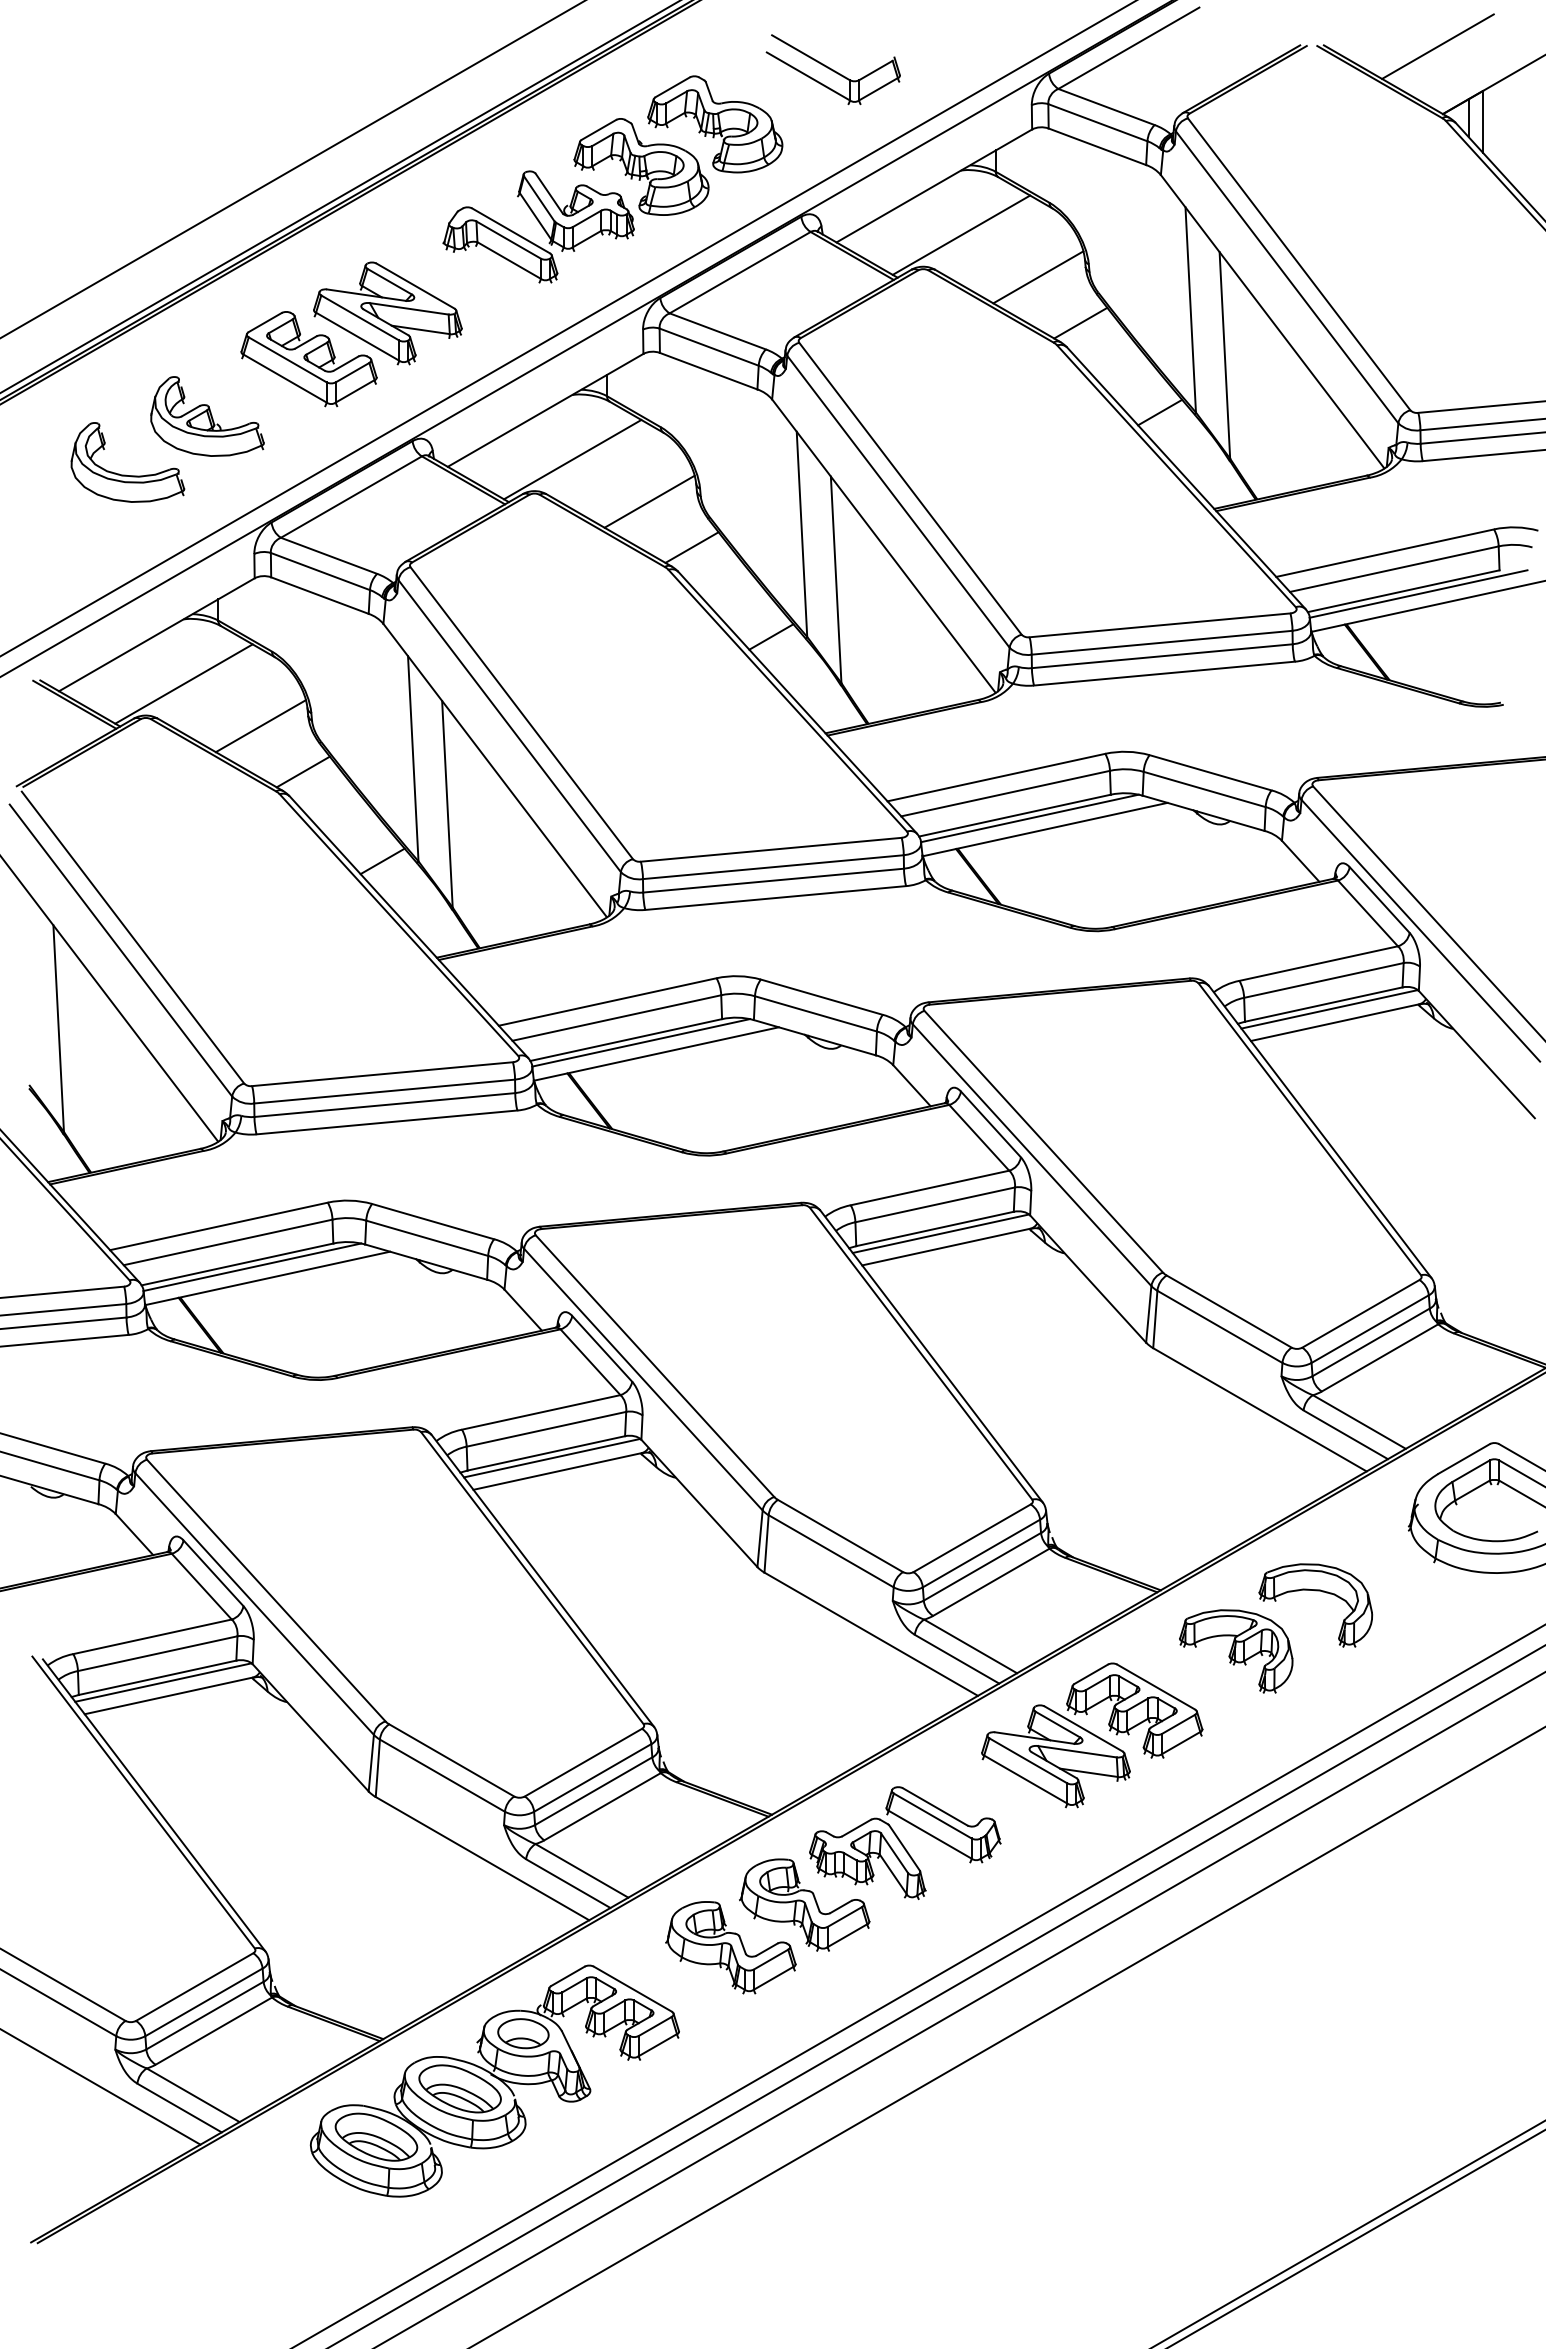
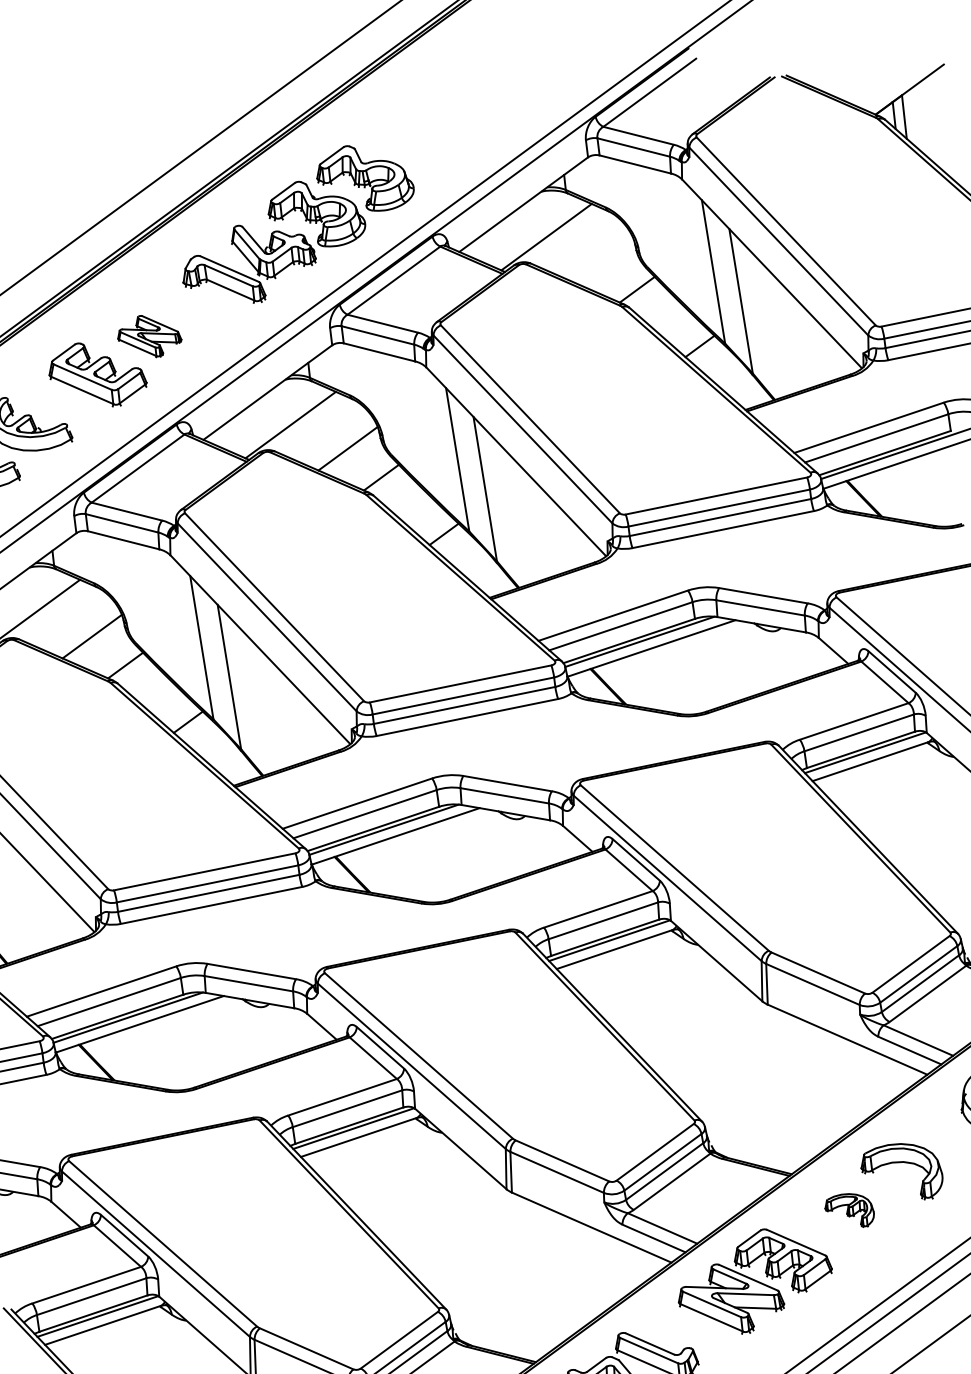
line: (1437, 46) -> (866, 67), removed
part: (832, 69) -> (443, 130), removed
line: (1038, 277) -> (604, 260), removed
part: (387, 313) -> (149, 336), size x0.6
part: (1236, 1651) -> (849, 1211), size x0.6

